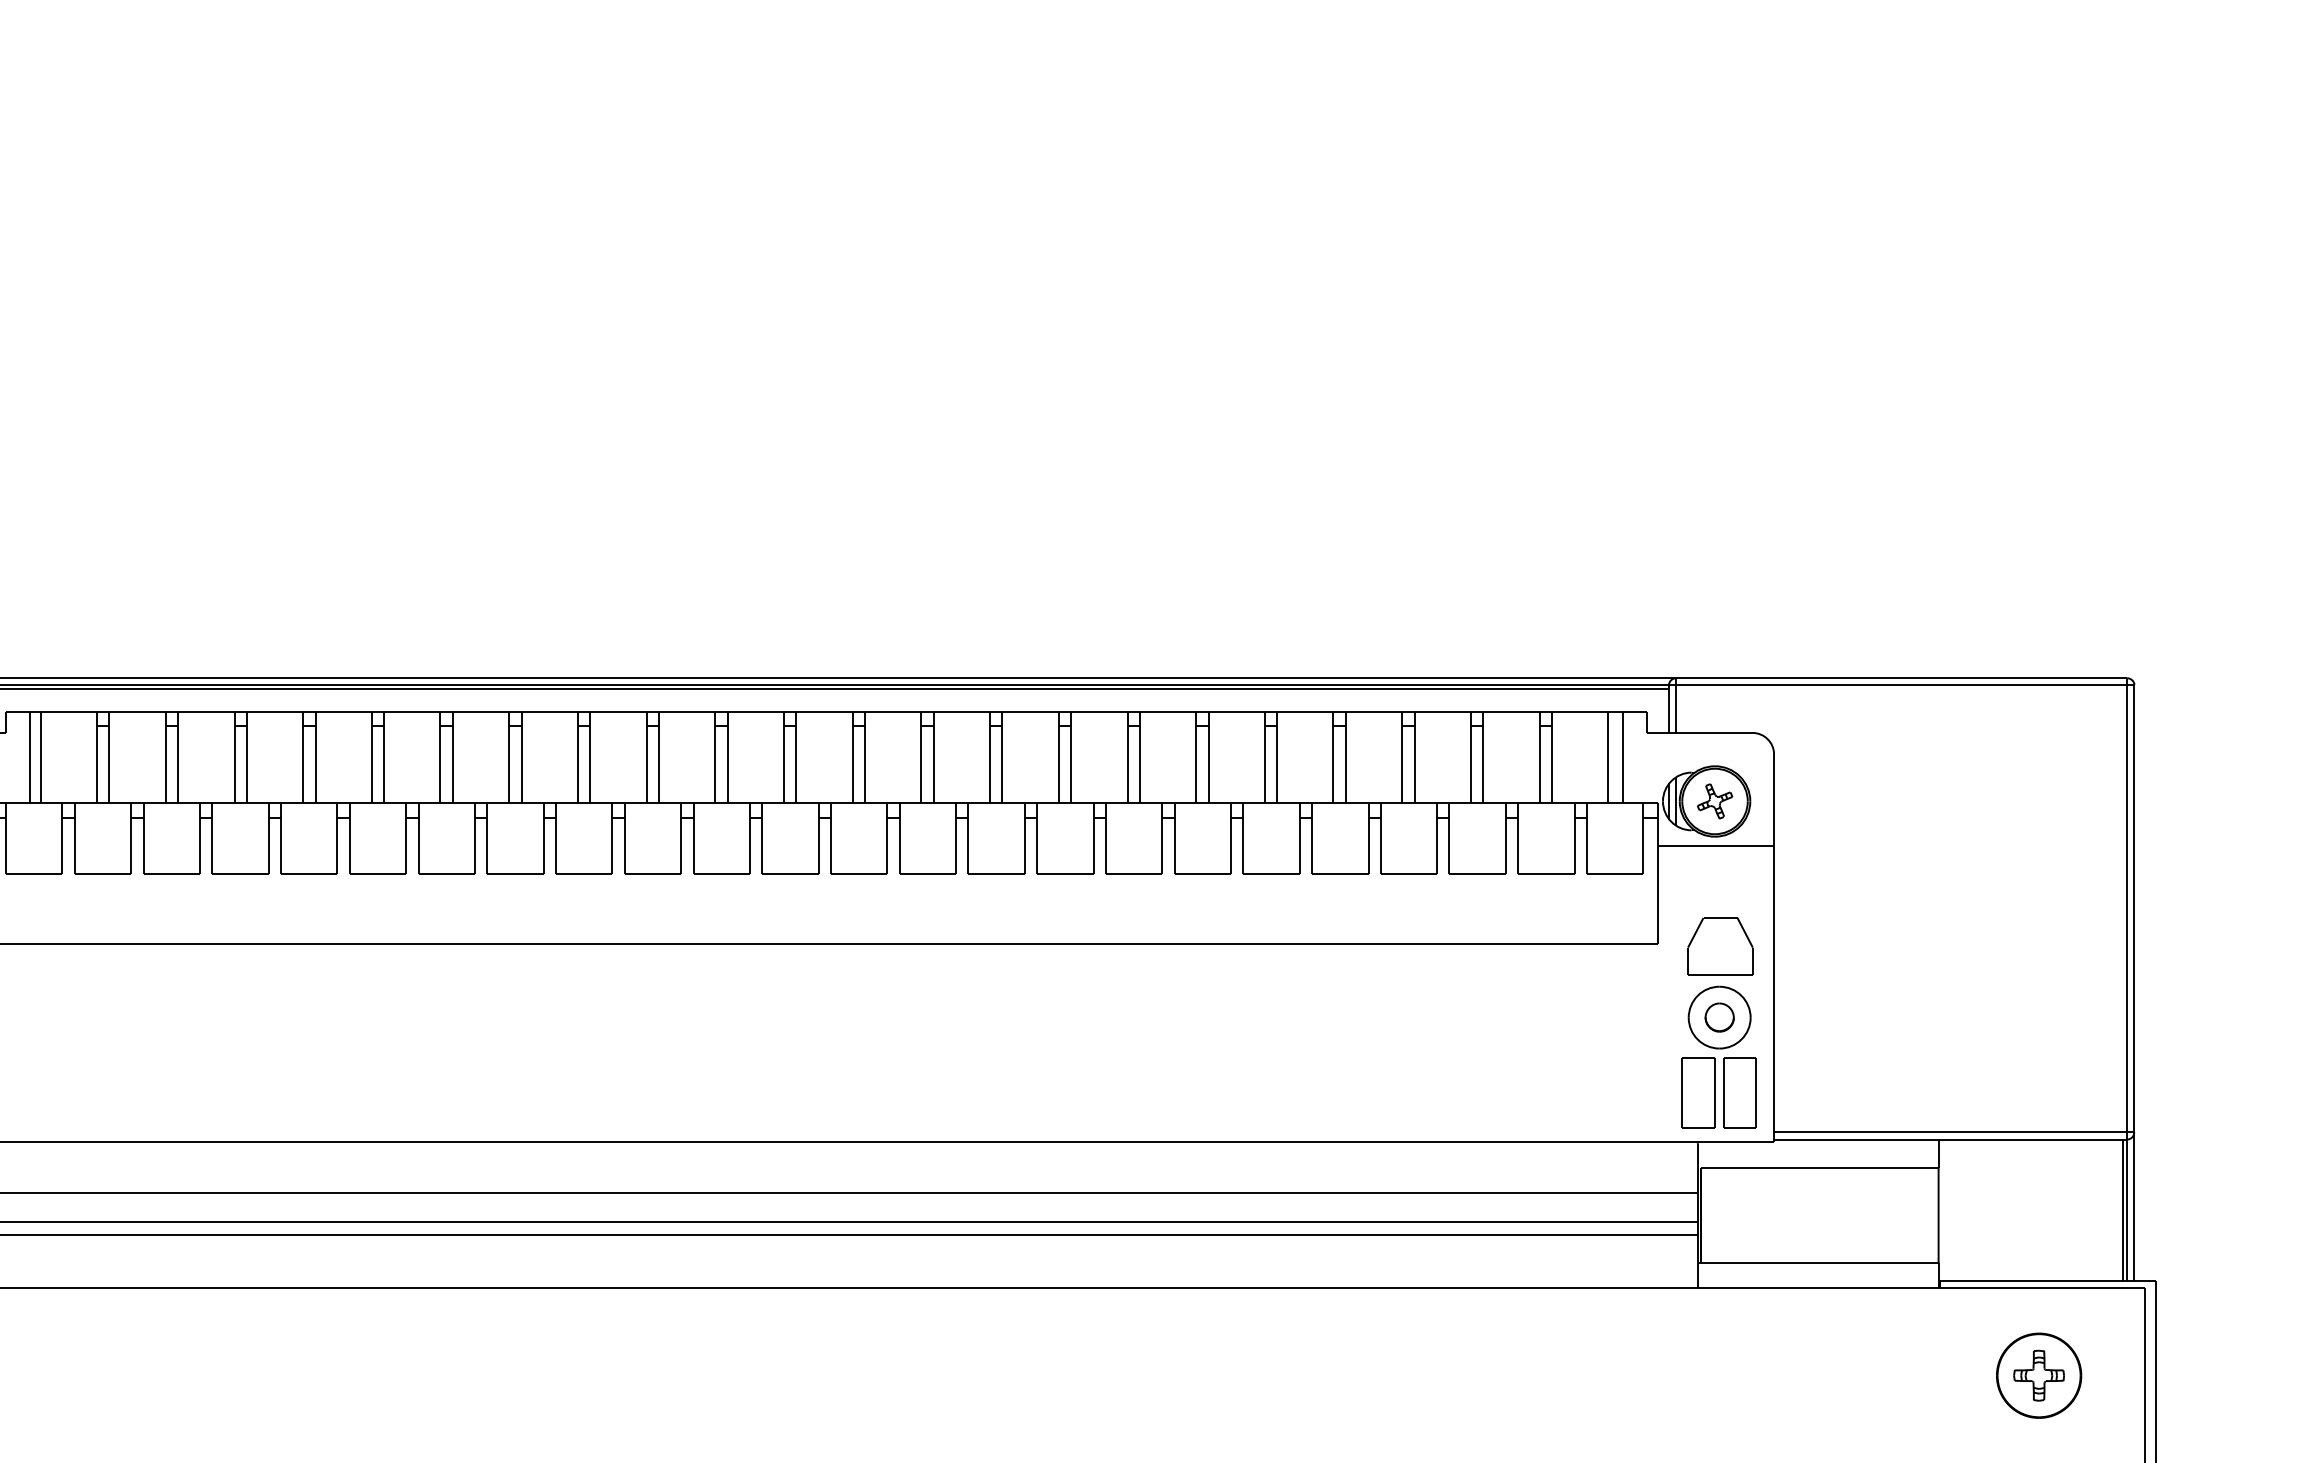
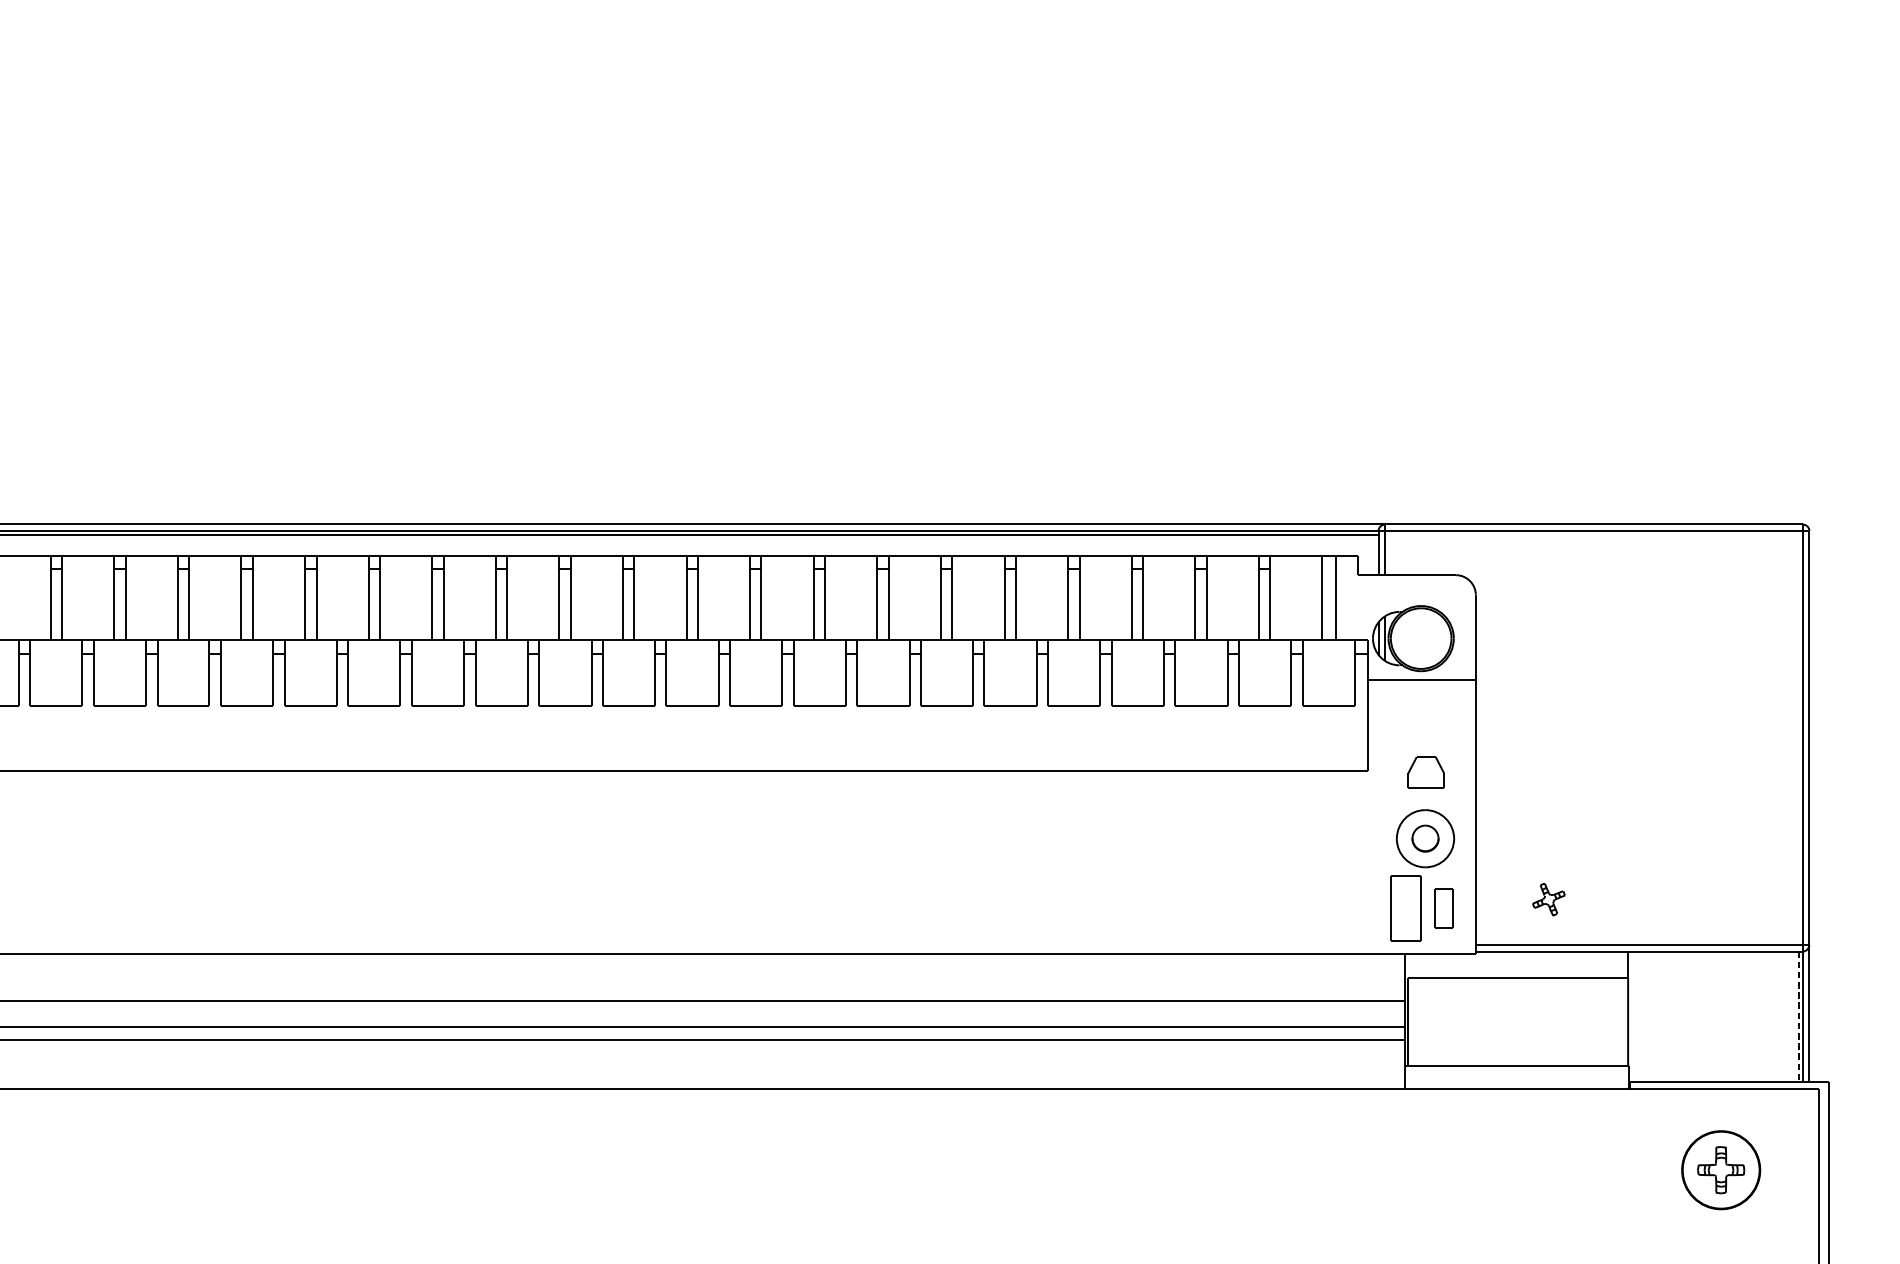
part: (1715, 801) -> (1549, 899), moved
part: (1720, 946) -> (1426, 772), size x0.6
part: (1739, 1092) -> (1443, 908), size x0.6
line: (2122, 1210) -> (1798, 1017), solid -> dashed

